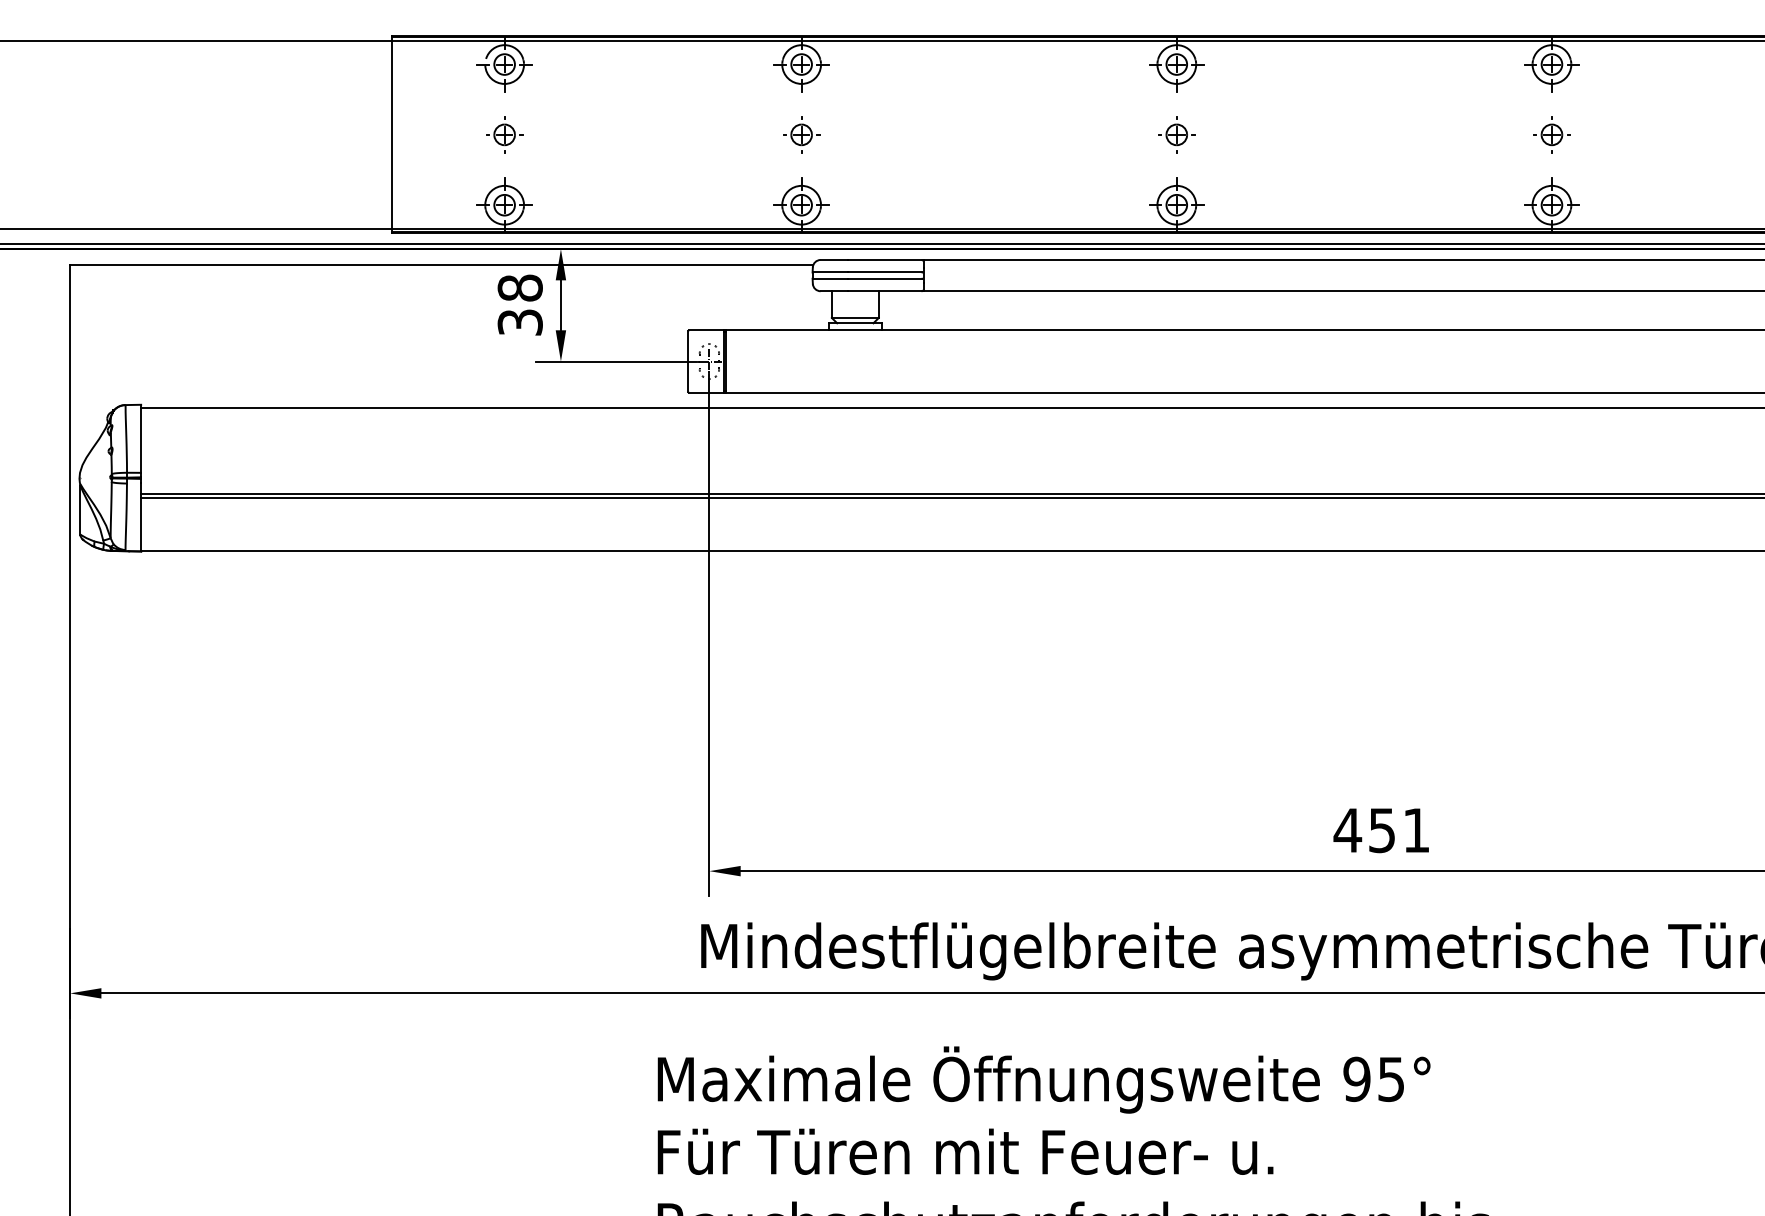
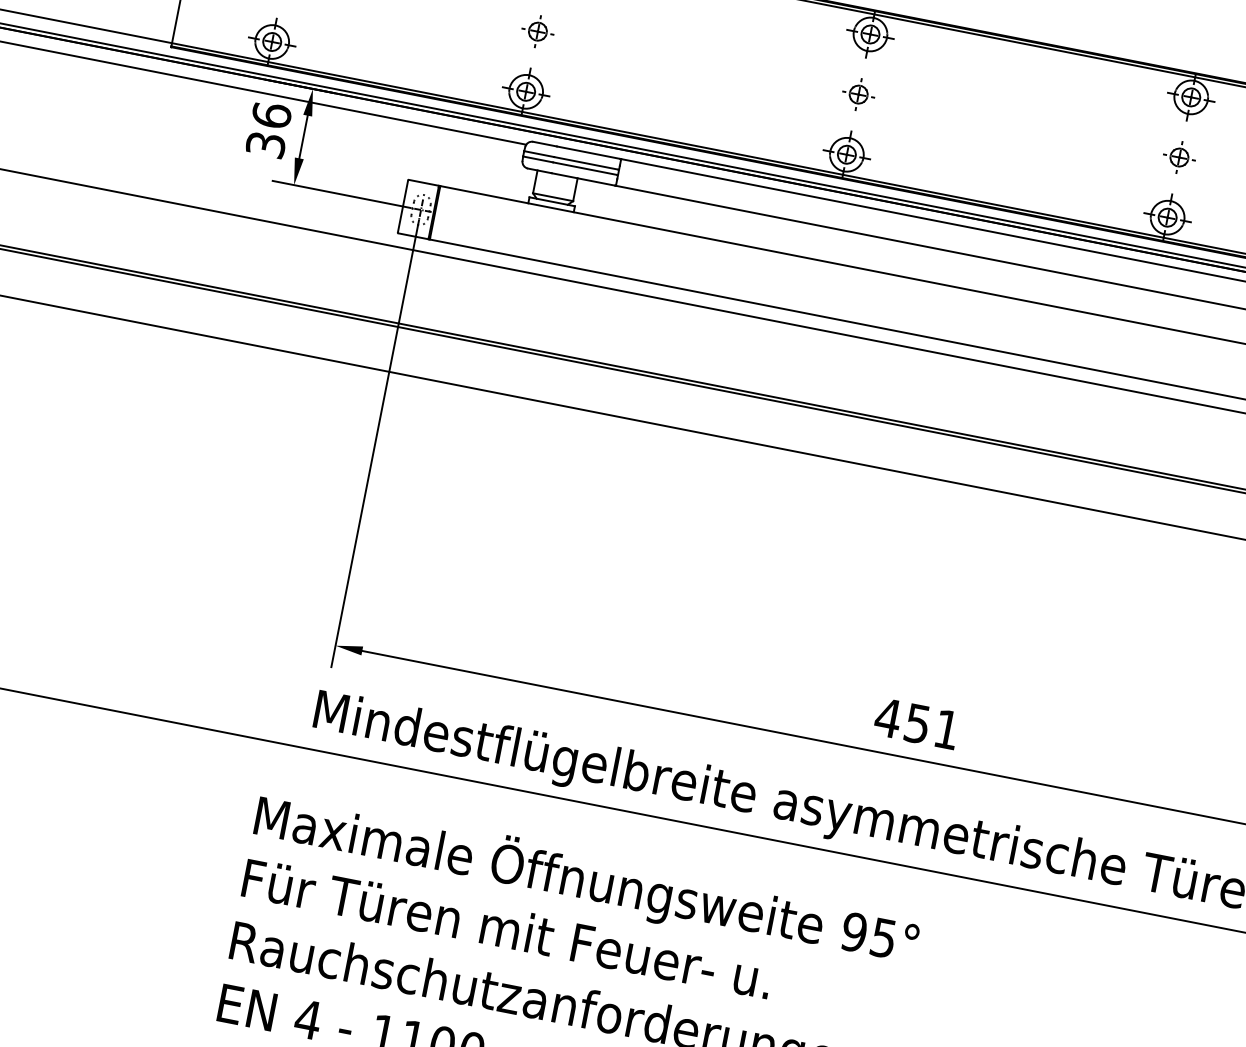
text: (519, 287) -> (271, 114), 38 -> 36

